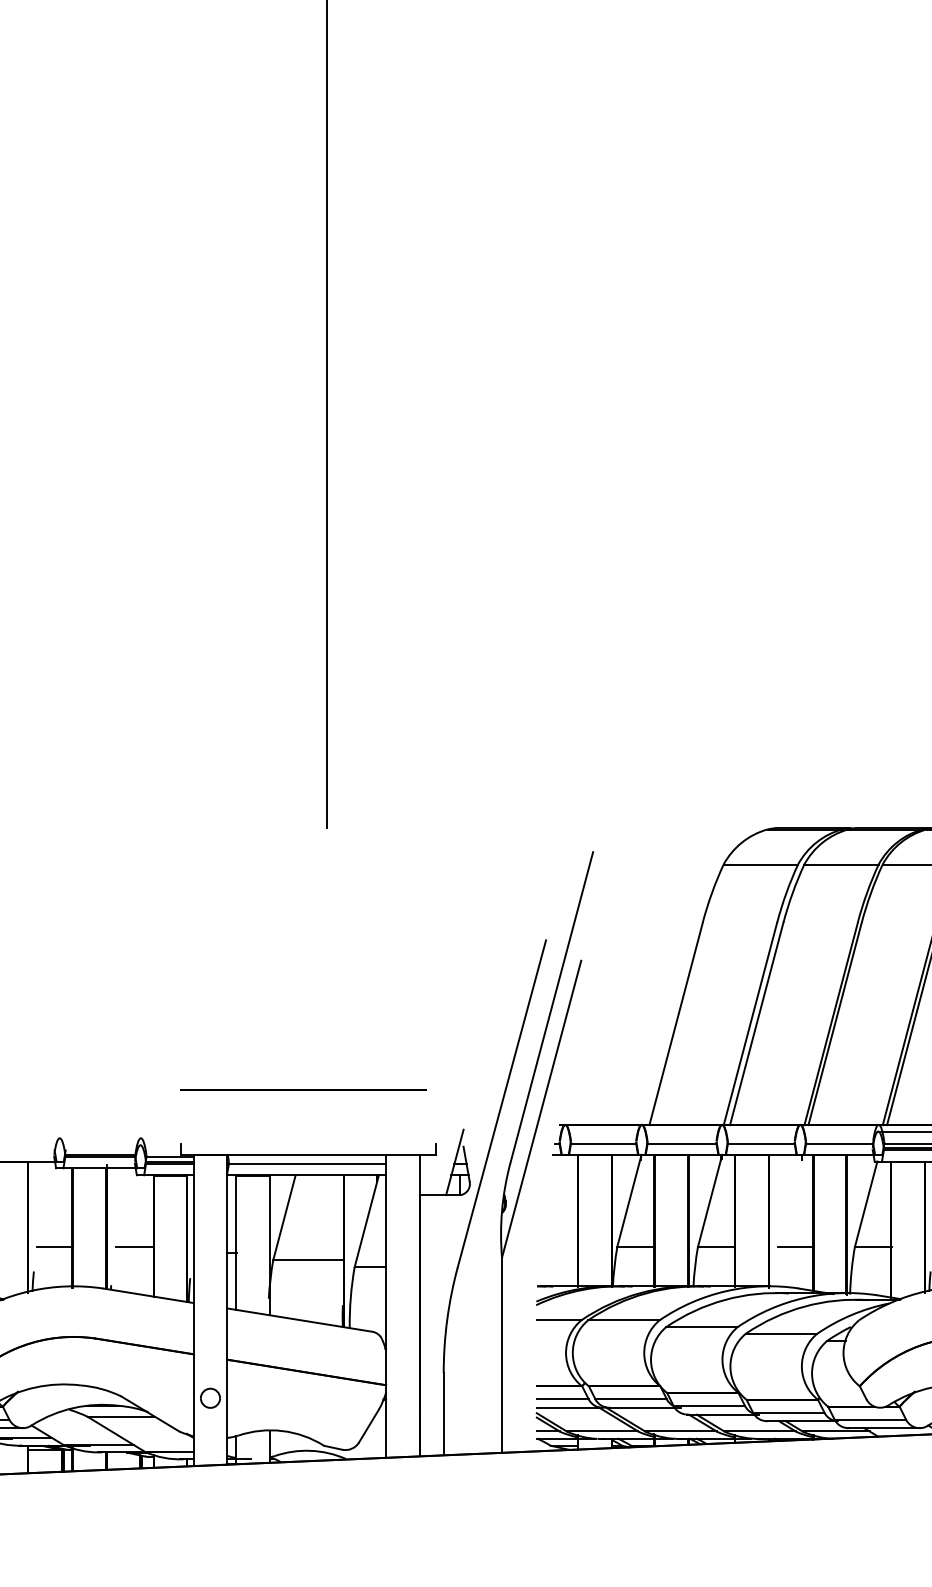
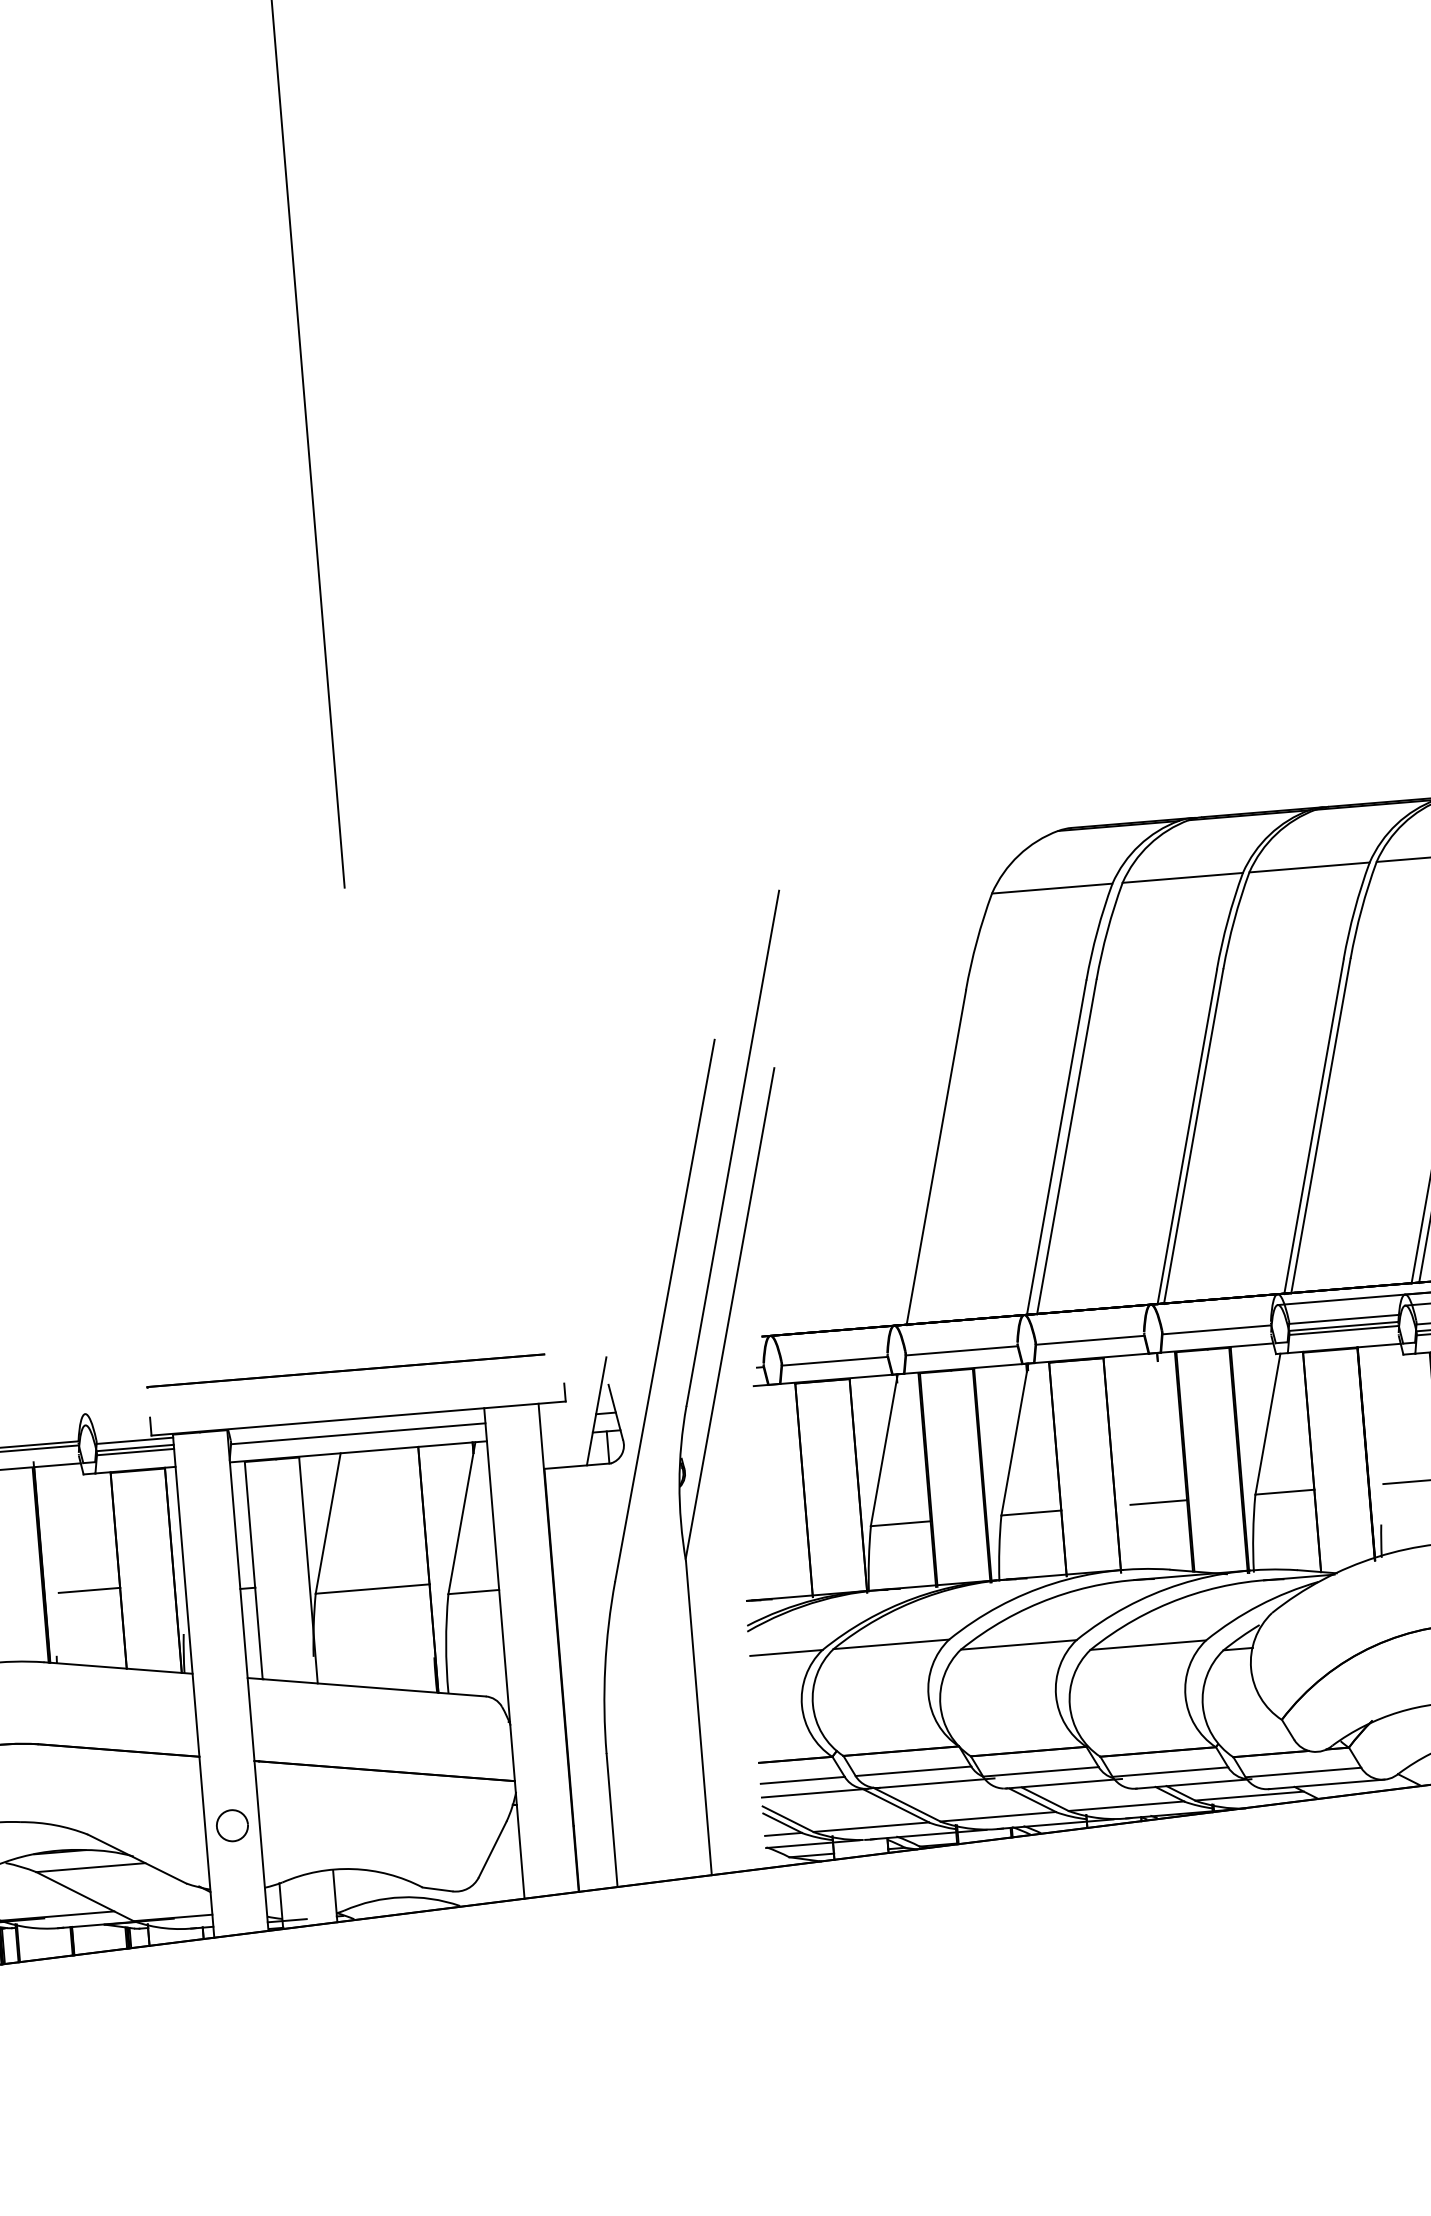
line: (303, 1089) -> (346, 1370), moved

